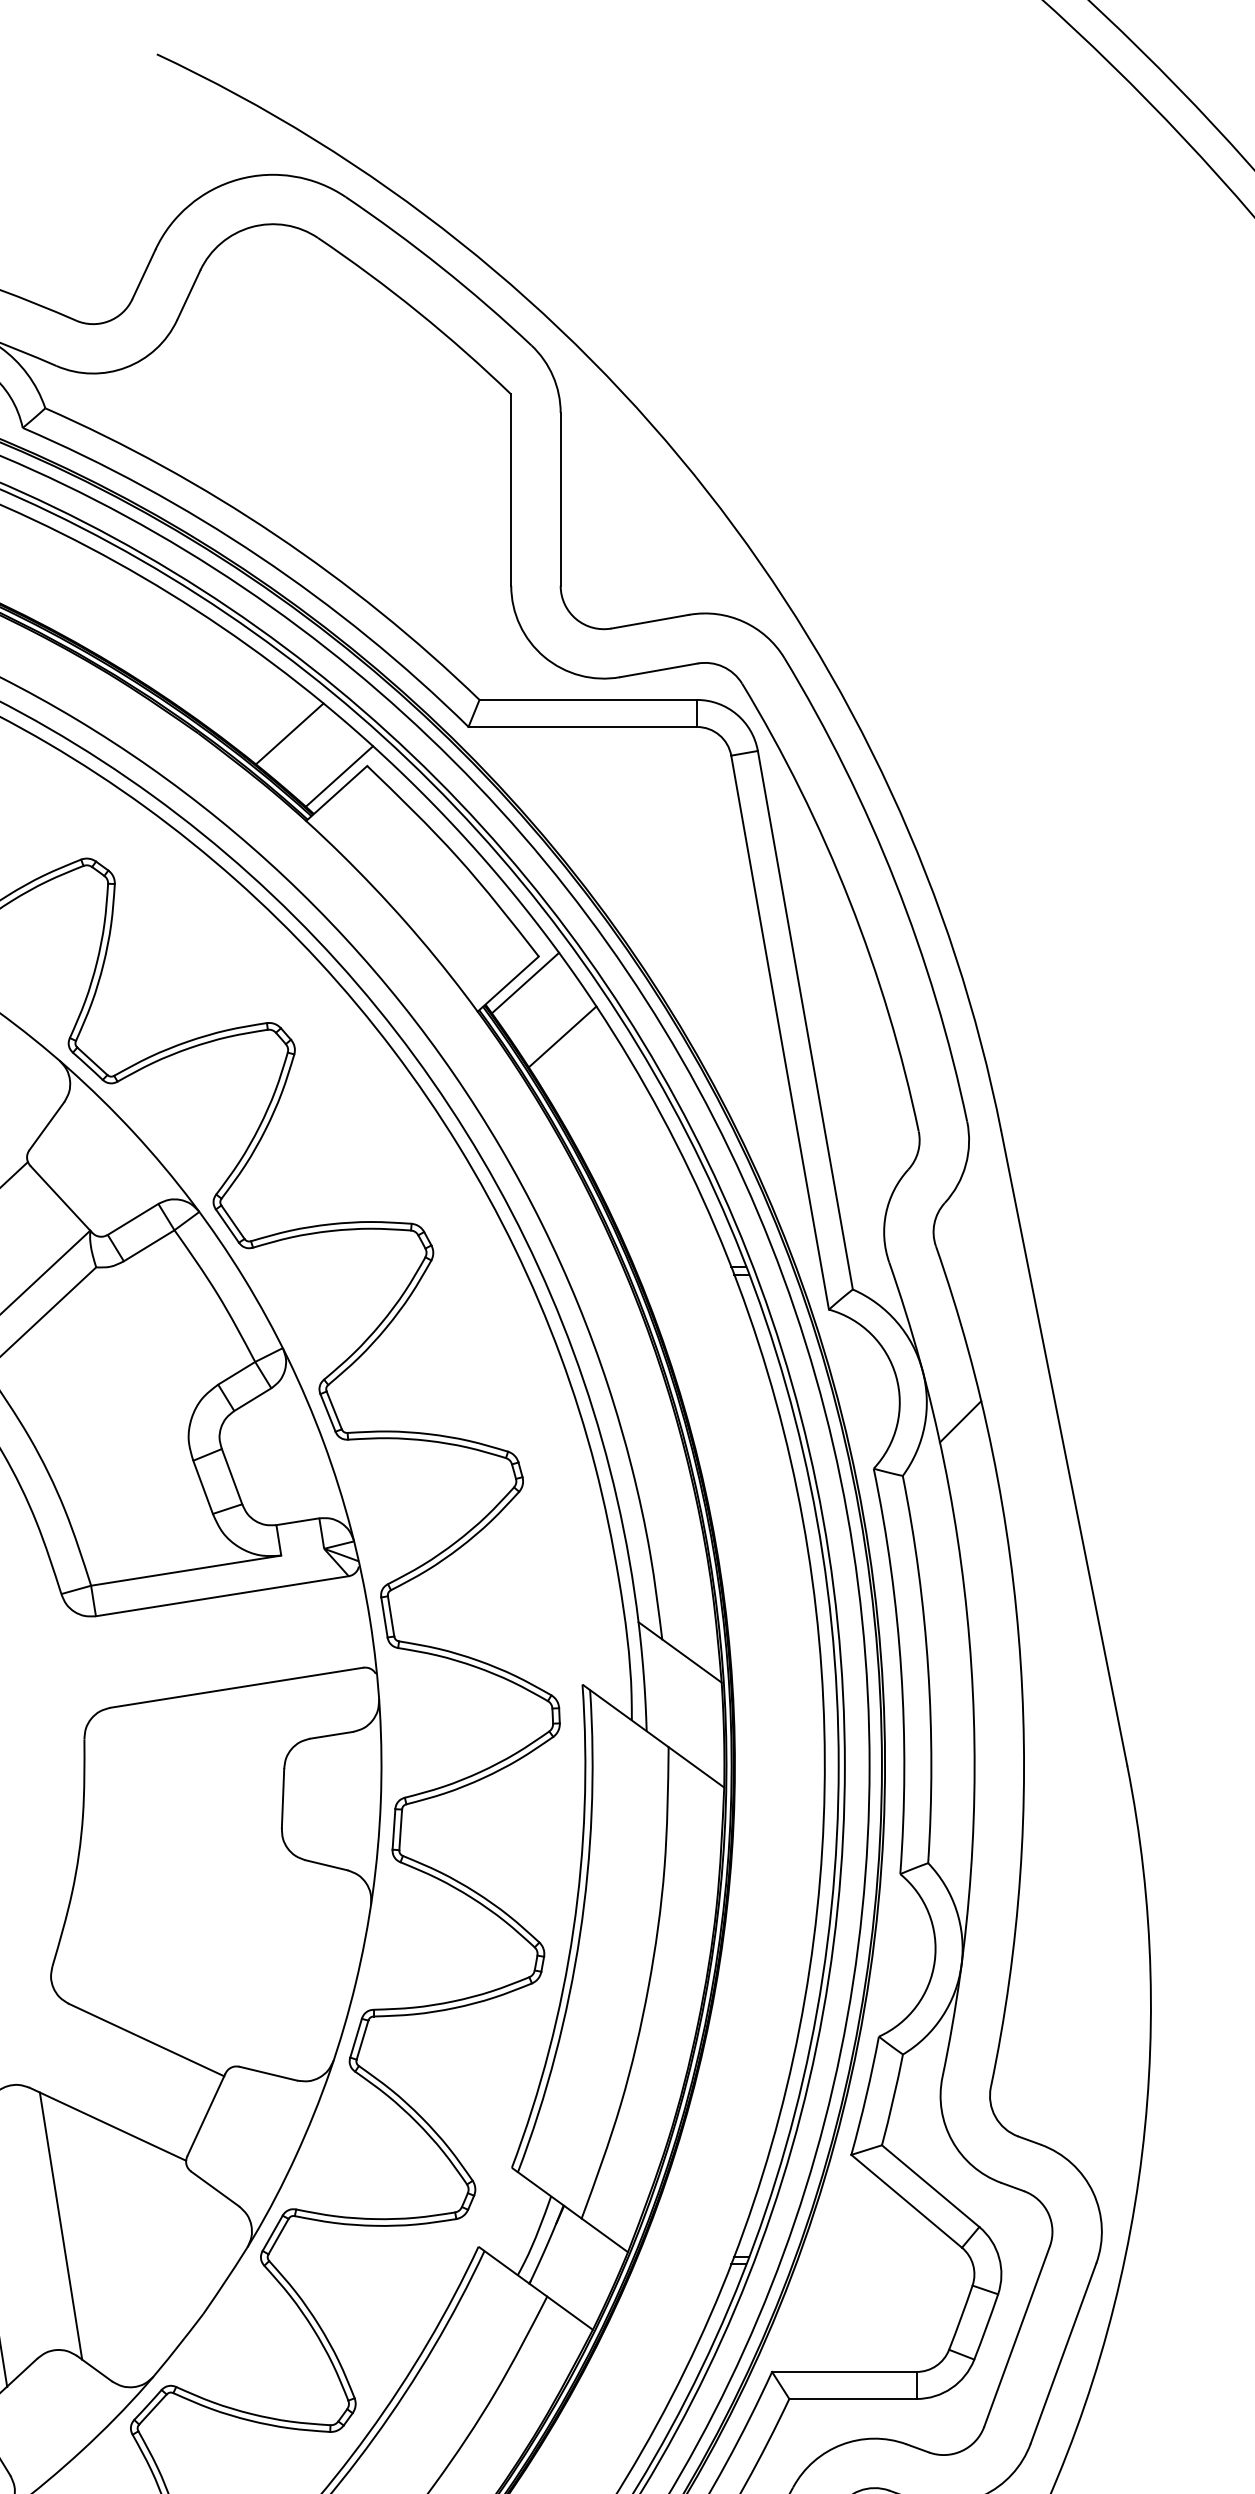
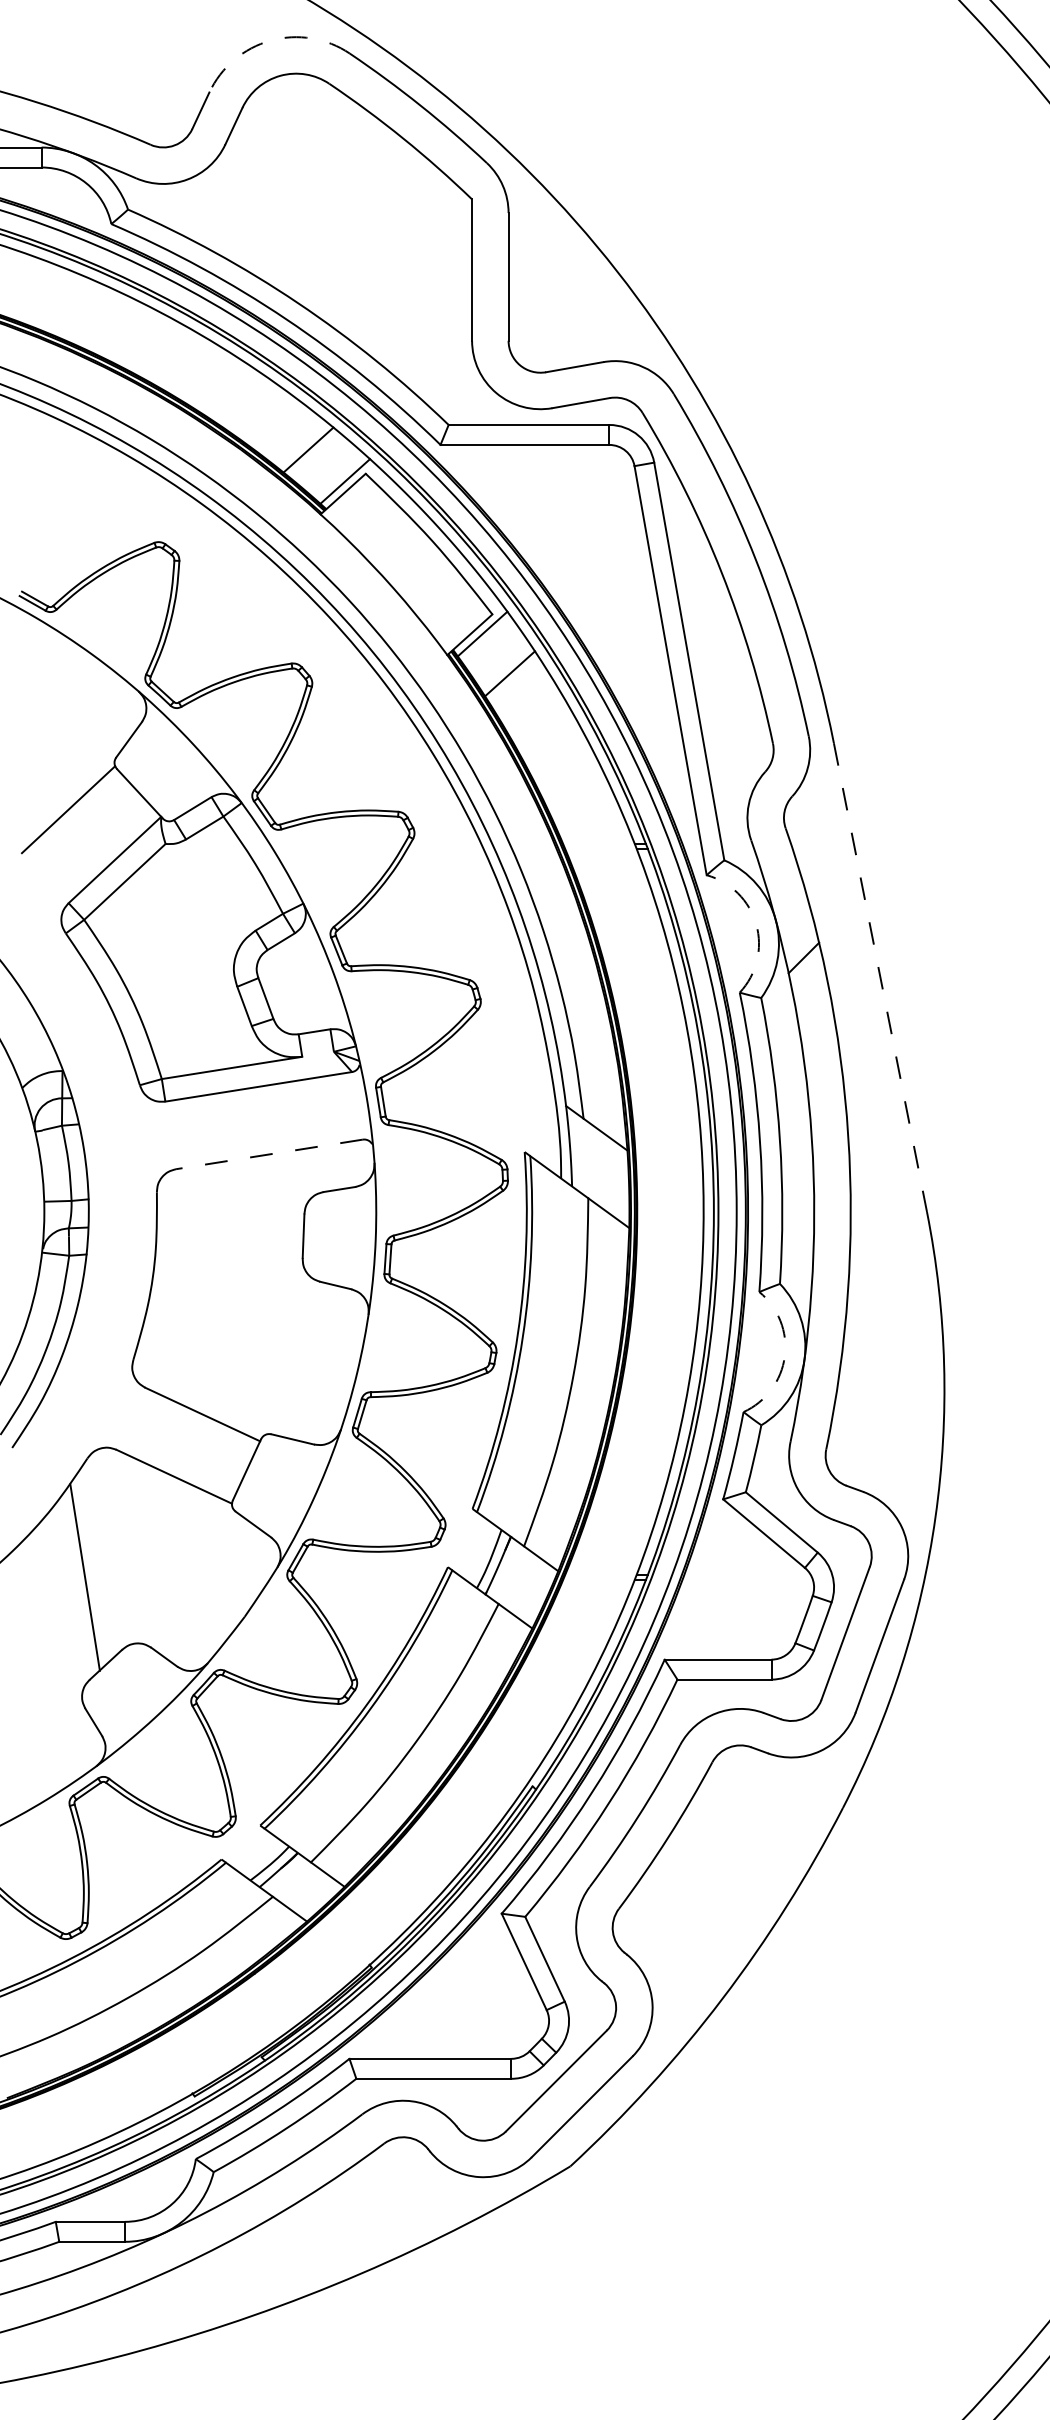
arc: (238, 179) -> (270, 40), solid -> dashed
arc: (896, 1376) -> (756, 924), solid -> dashed
line: (1064, 1448) -> (880, 977), solid -> dashed
line: (235, 1687) -> (268, 1154), solid -> dashed
arc: (934, 1961) -> (784, 1356), solid -> dashed
line: (60, 2225) -> (139, 1551), removed

